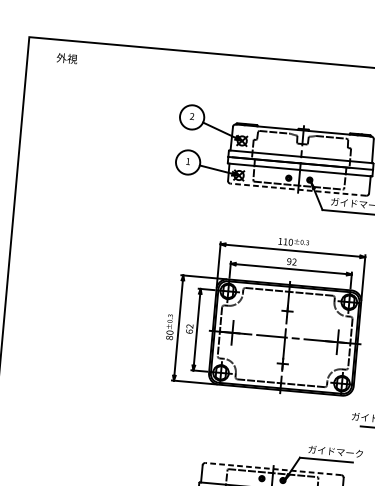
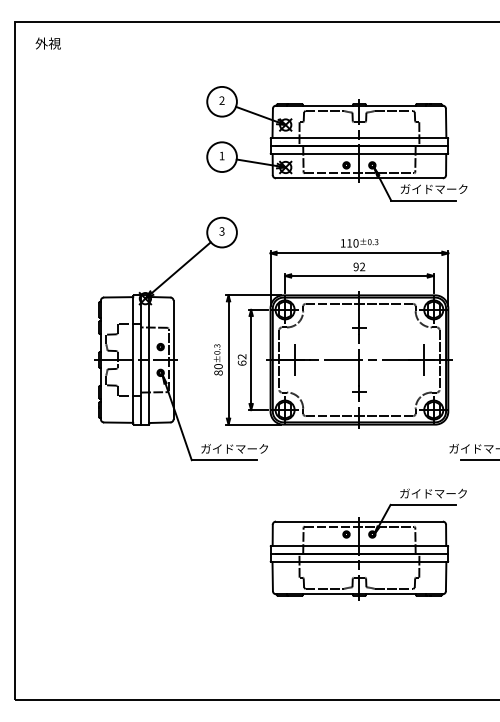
text: (66, 58) -> (47, 43), moved
line: (297, 189) -> (358, 178), dashed -> solid
part: (141, 307) -> (180, 338), added
line: (272, 468) -> (358, 521), dashed -> solid

